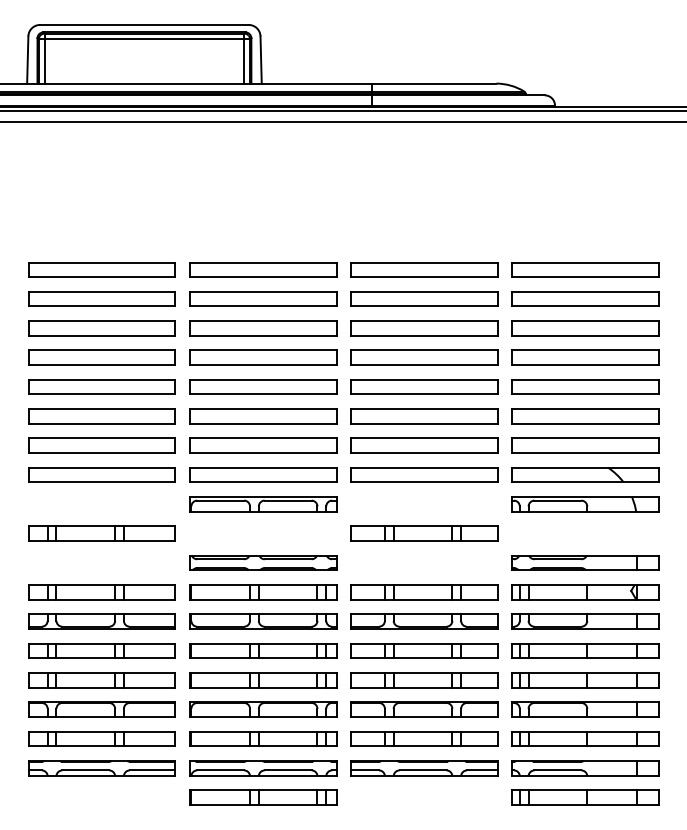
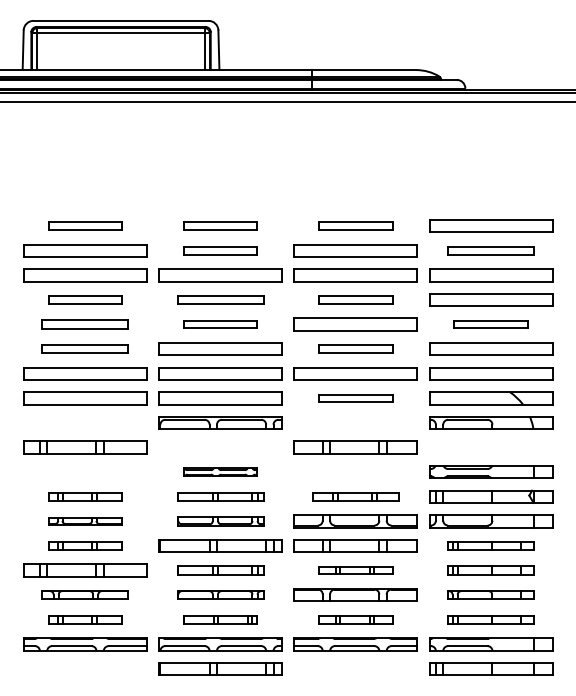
part: (102, 268) -> (85, 225), size x0.6
part: (263, 268) -> (220, 225), size x0.6
part: (423, 268) -> (355, 225), size x0.6
part: (263, 298) -> (220, 250), size x0.6
part: (586, 298) -> (491, 250), size x0.7
part: (102, 357) -> (85, 299), size x0.6
part: (263, 357) -> (220, 299), size x0.7
part: (423, 357) -> (355, 299), size x0.6
part: (102, 386) -> (85, 324), size x0.7
part: (263, 386) -> (220, 324), size x0.6
part: (586, 386) -> (491, 324), size x0.6
part: (102, 415) -> (85, 348), size x0.7
part: (423, 415) -> (355, 348), size x0.6
part: (423, 475) -> (355, 398), size x0.6
part: (263, 562) -> (220, 471), size x0.6
part: (102, 592) -> (85, 496), size x0.6
part: (263, 592) -> (220, 496), size x0.7
part: (423, 592) -> (355, 496), size x0.7
part: (102, 621) -> (85, 521), size x0.6
part: (263, 621) -> (220, 521), size x0.7
part: (102, 650) -> (85, 545), size x0.6
part: (586, 650) -> (491, 545), size x0.7
part: (263, 680) -> (220, 570), size x0.7
part: (423, 680) -> (355, 570), size x0.6
part: (586, 680) -> (491, 570), size x0.7
part: (102, 708) -> (85, 594), size x0.7
part: (263, 708) -> (220, 594), size x0.7
part: (586, 708) -> (491, 594), size x0.7
part: (102, 738) -> (85, 619), size x0.6
part: (263, 738) -> (220, 619), size x0.6
part: (423, 738) -> (355, 619), size x0.6
part: (586, 738) -> (491, 619), size x0.7

